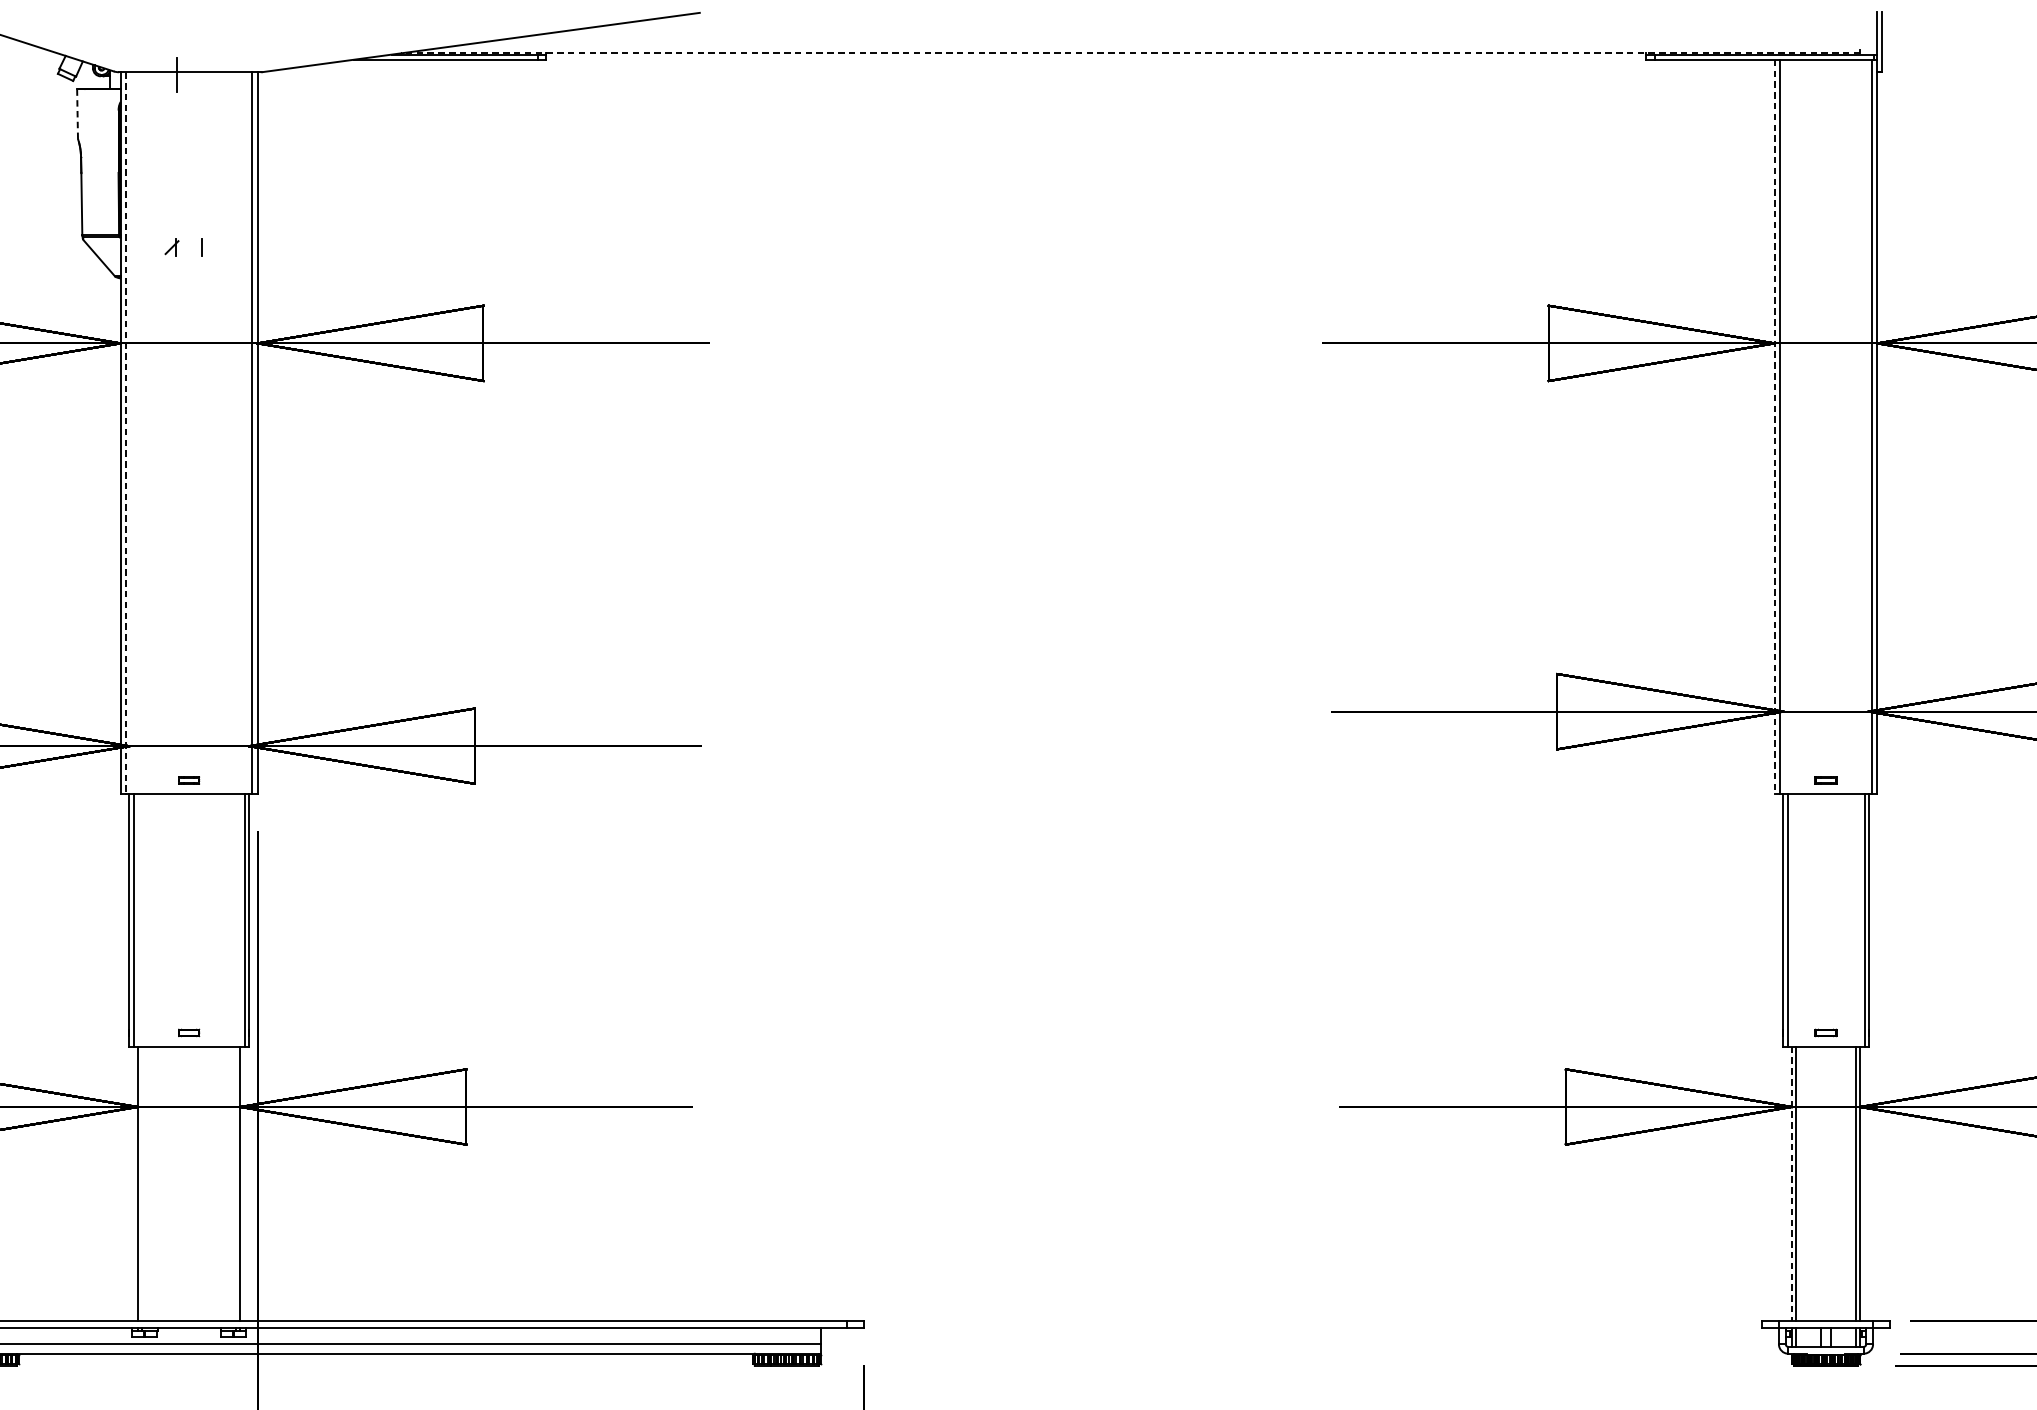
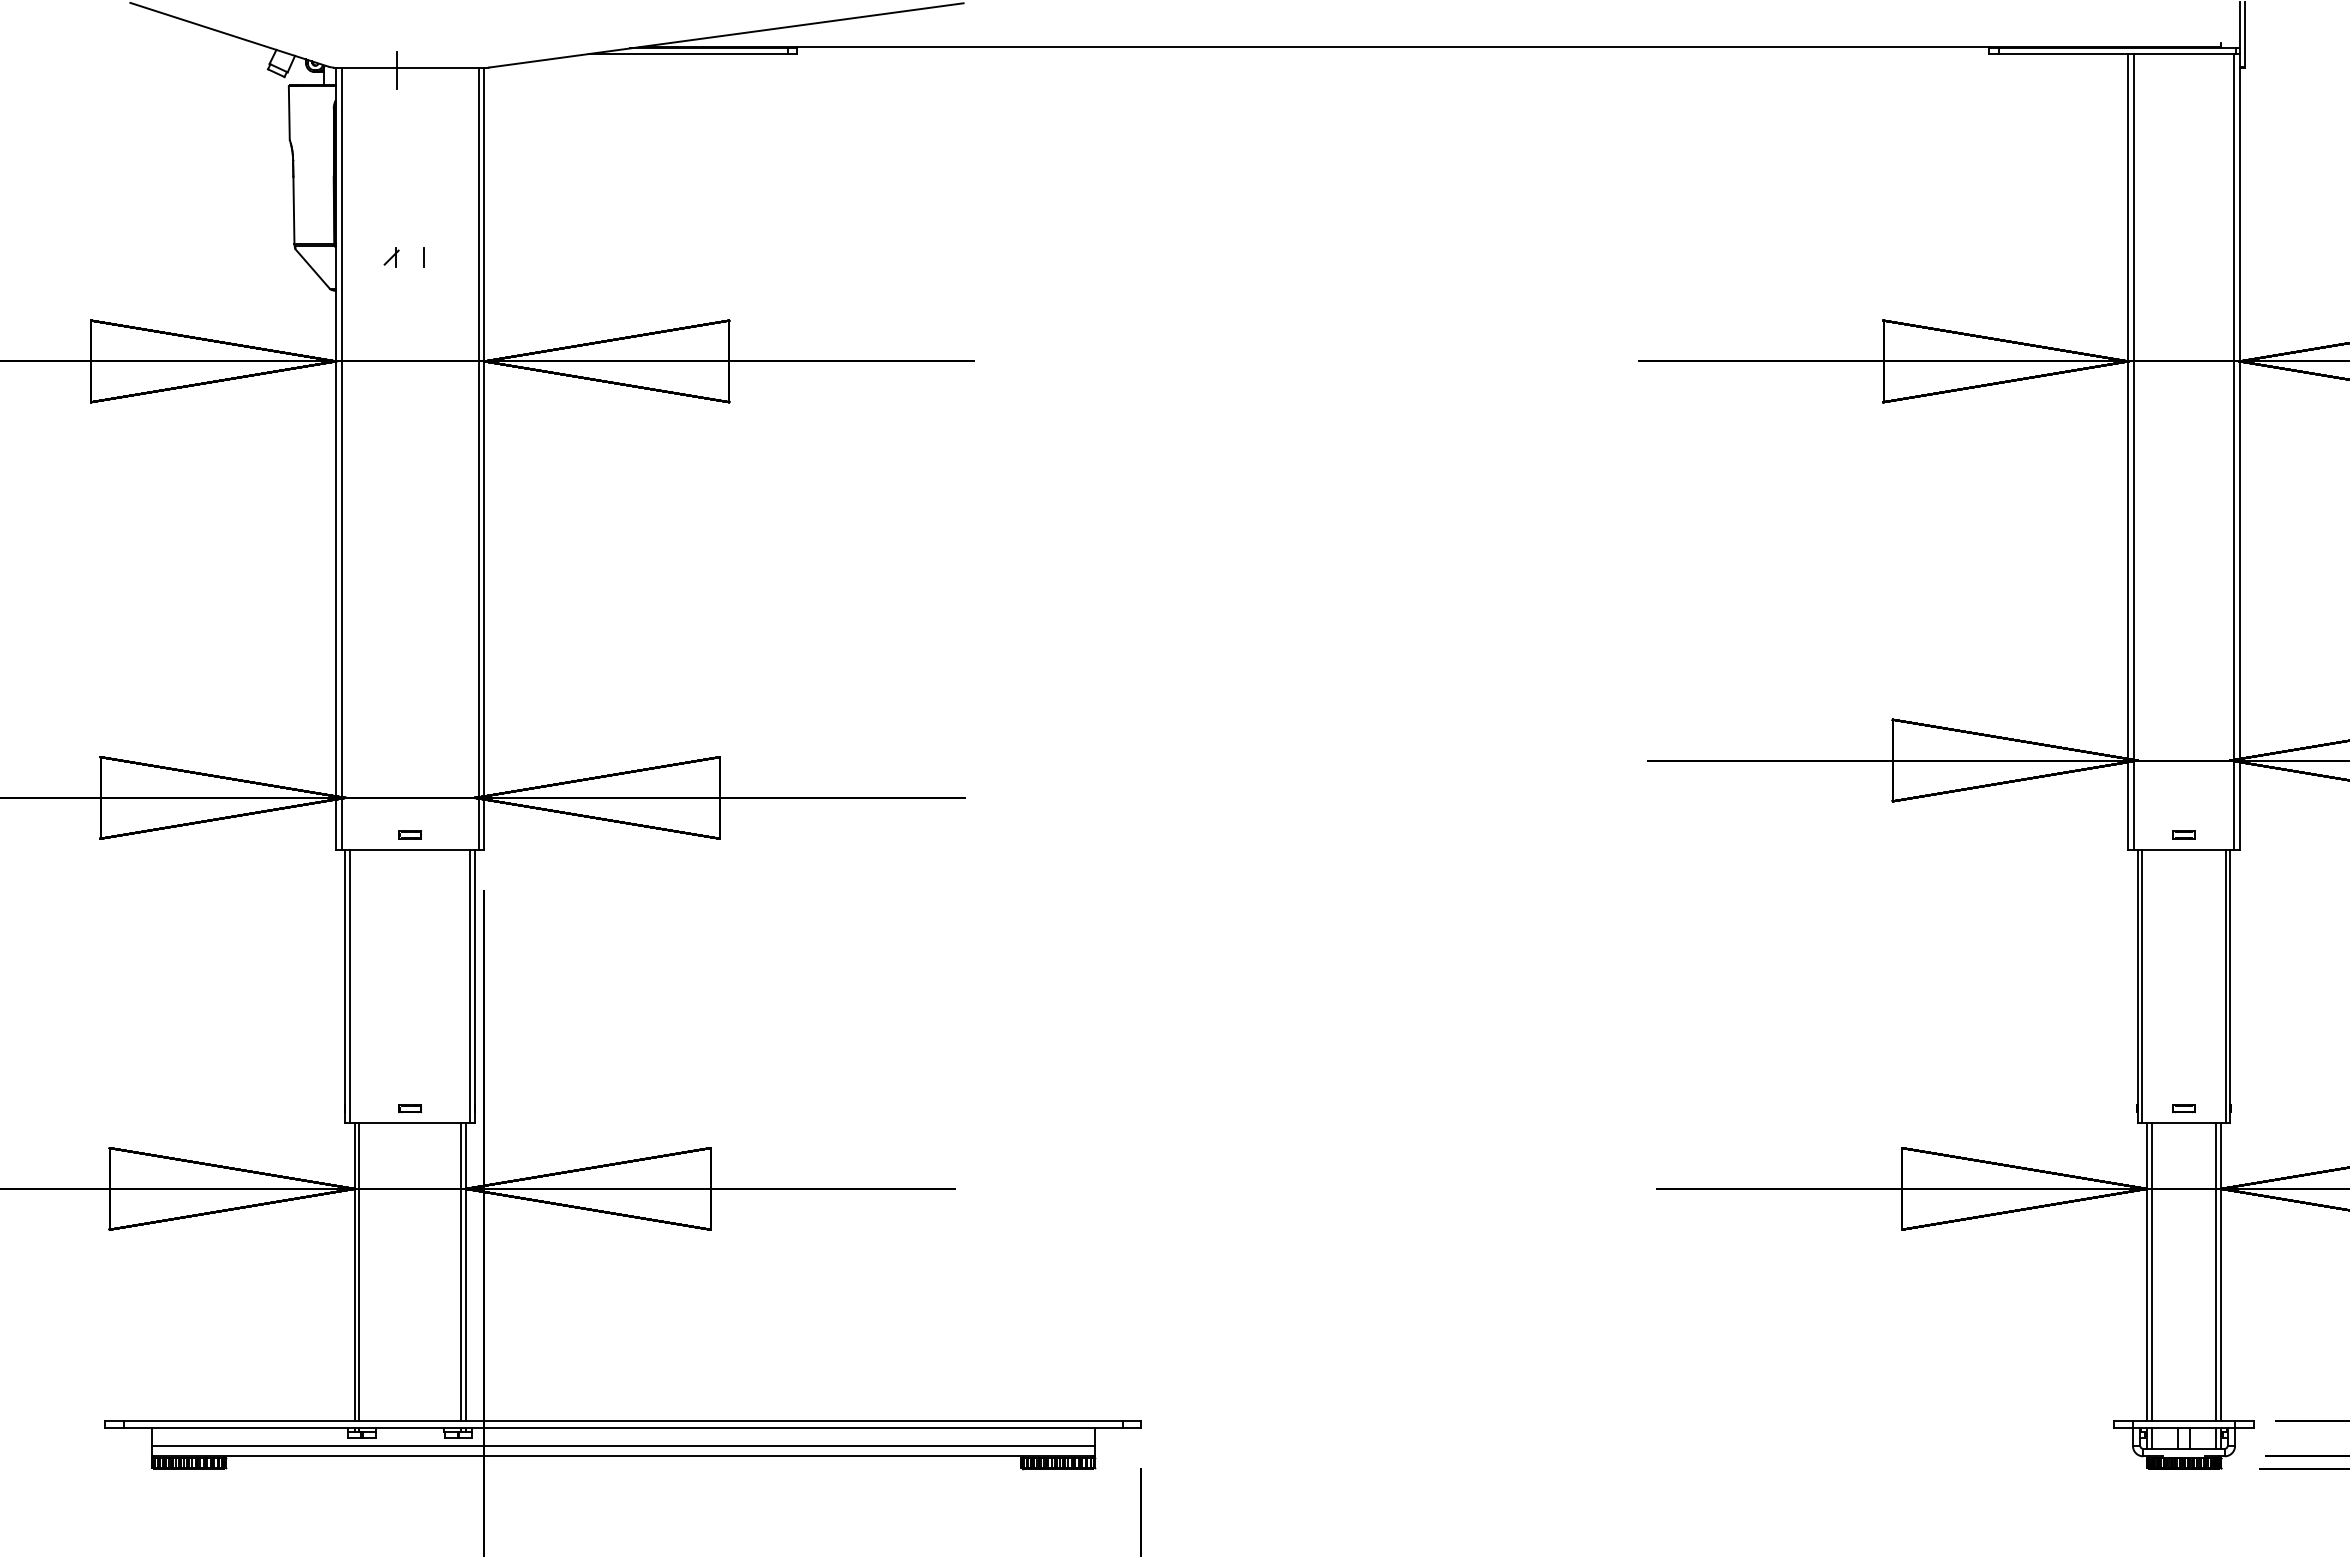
line: (1130, 53) -> (1430, 47), dashed -> solid
line: (77, 114) -> (289, 113), dashed -> solid
line: (1774, 427) -> (2128, 452), dashed -> solid
line: (125, 433) -> (341, 459), dashed -> solid
line: (142, 1184) -> (359, 1272), added
line: (236, 1184) -> (461, 1272), added
line: (1791, 1184) -> (2146, 1272), dashed -> solid

